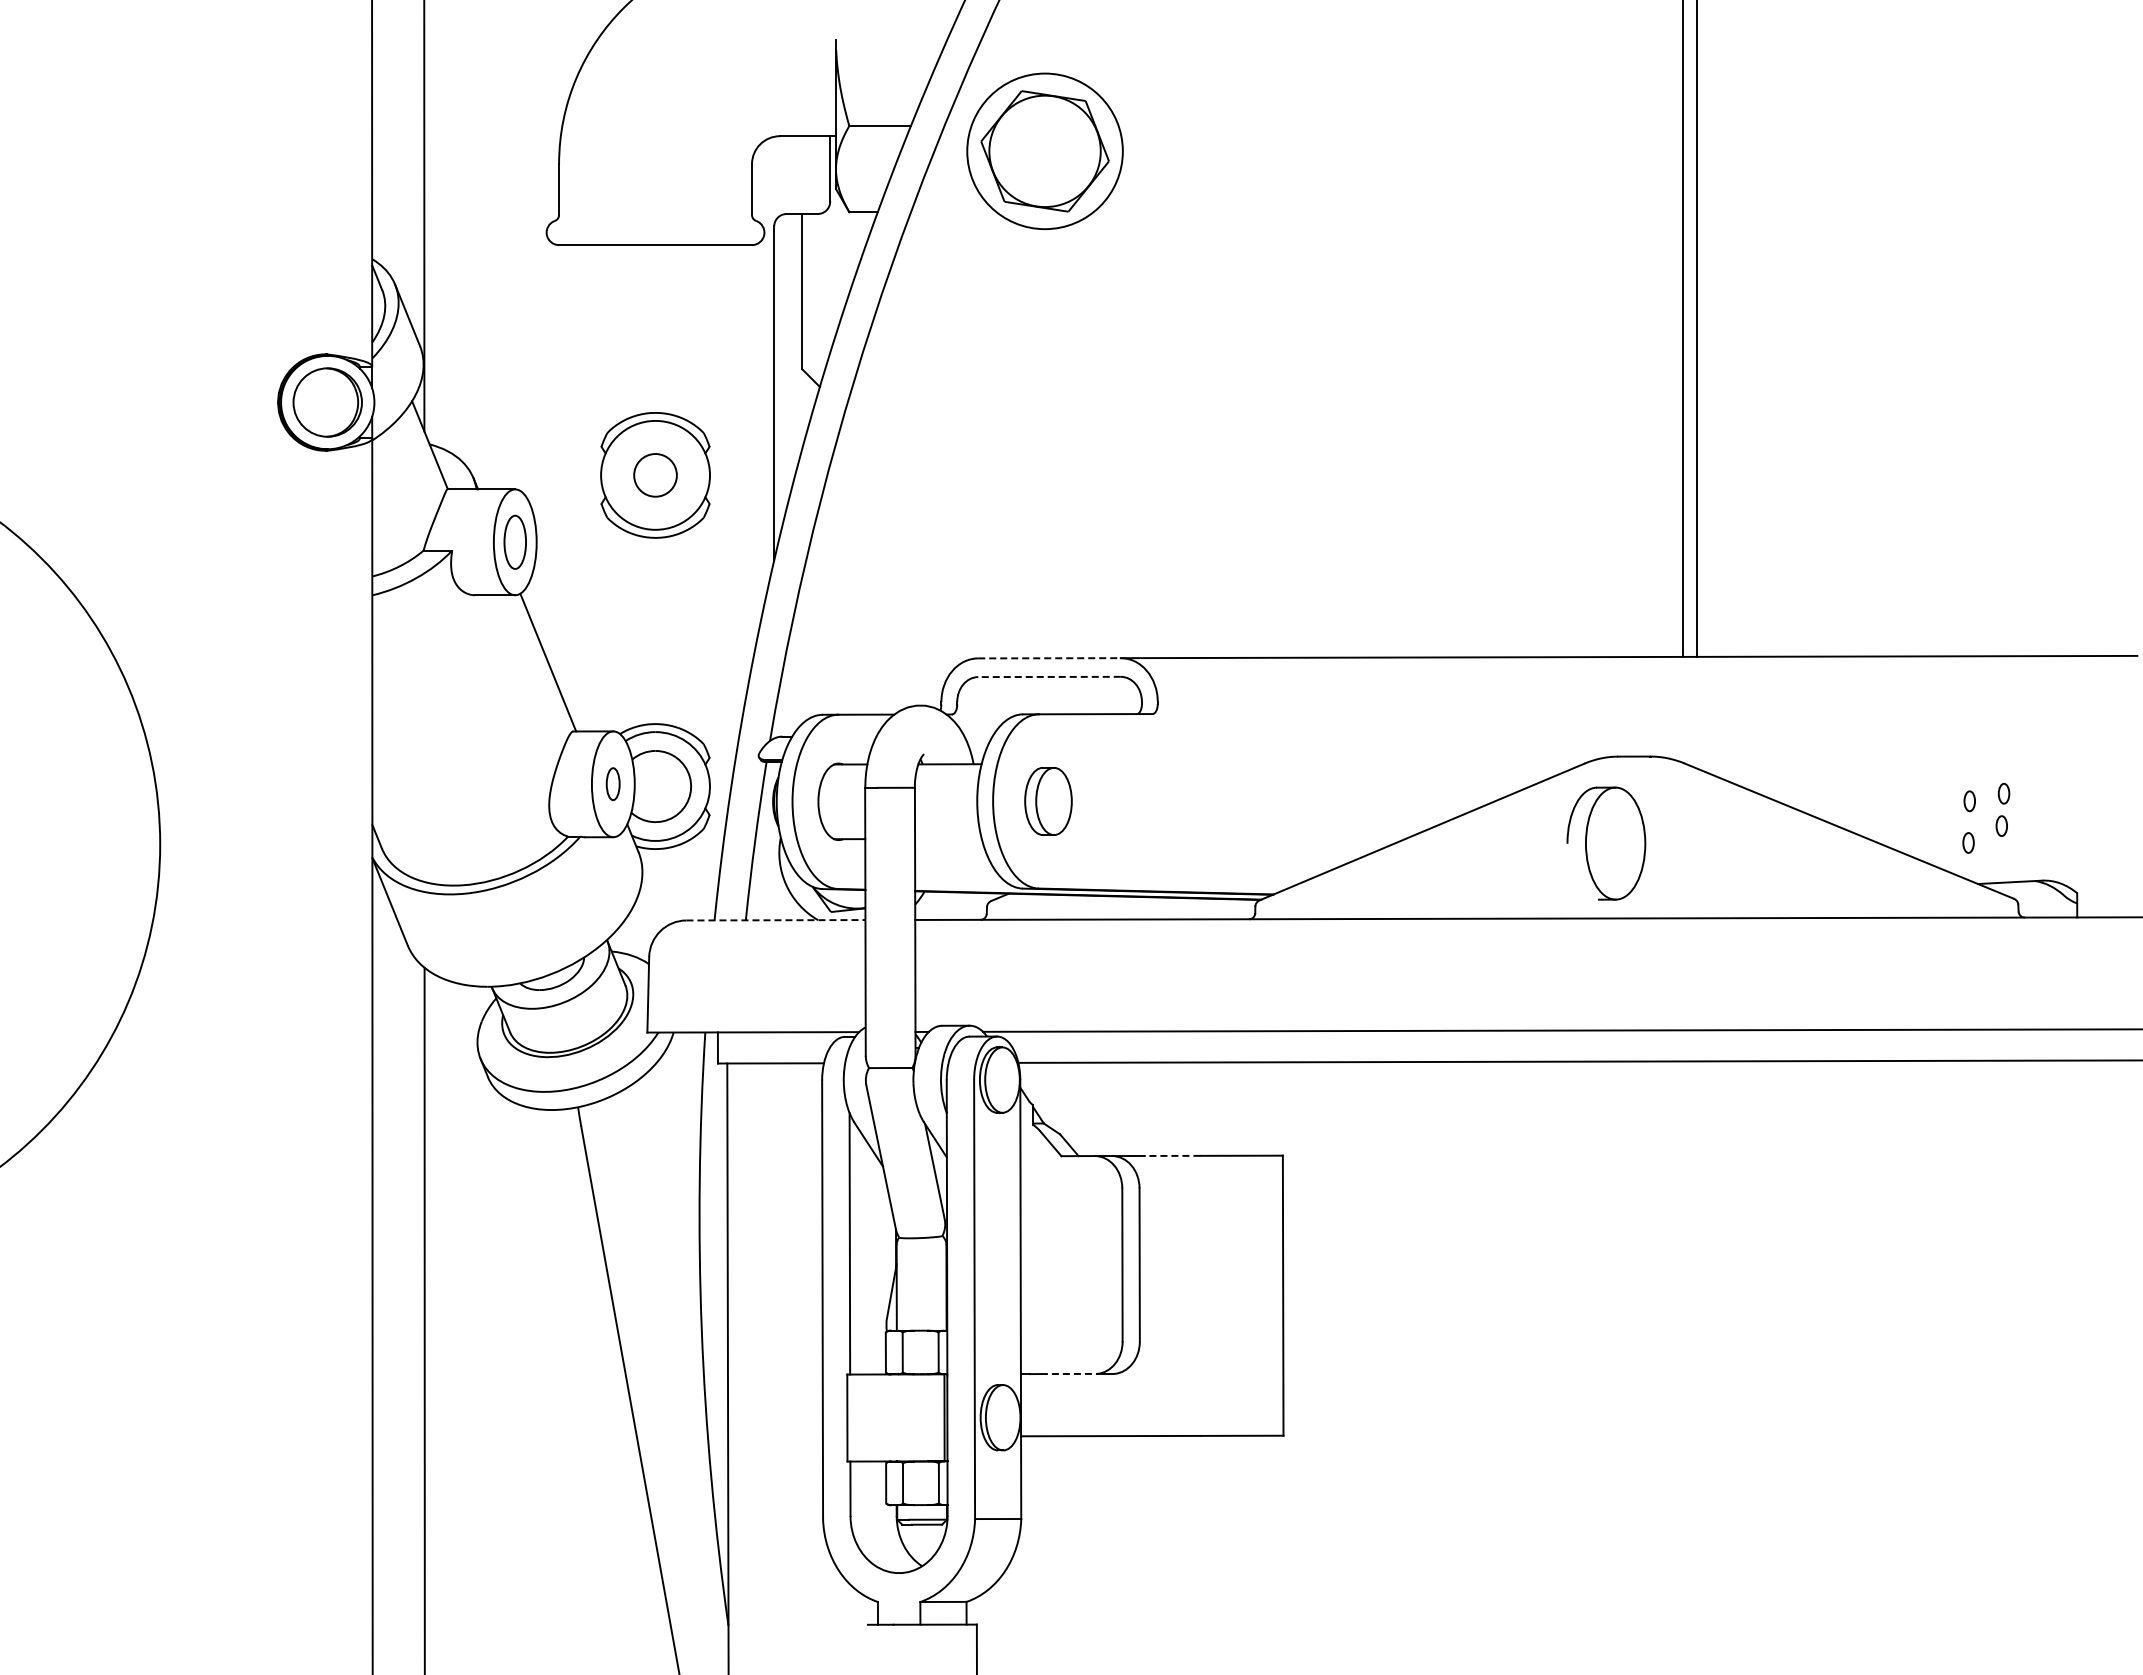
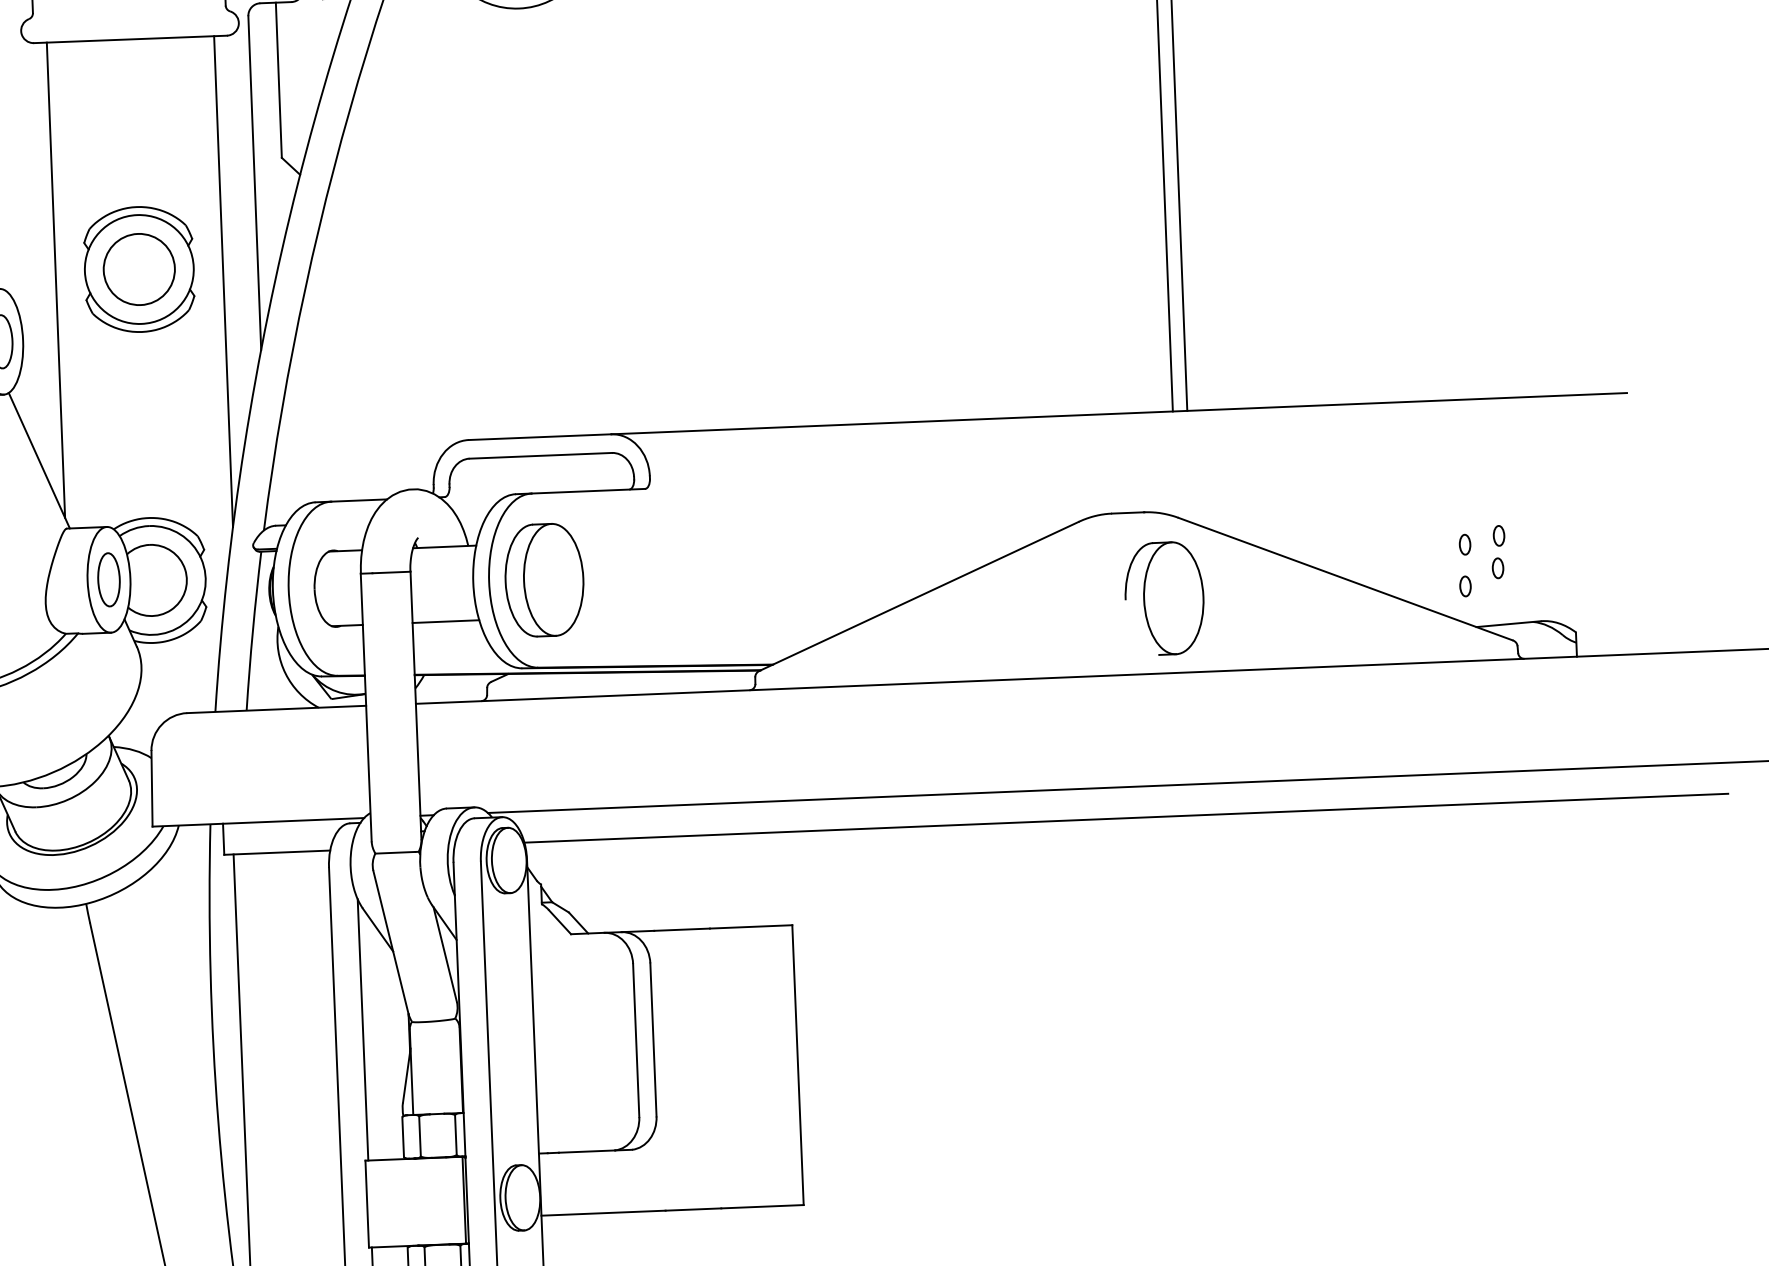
circle: (655, 474) -> (139, 268), size x1.67
line: (571, 482) -> (55, 279), added
line: (739, 490) -> (223, 281), added
line: (1049, 658) -> (540, 437), dashed -> solid
line: (1049, 676) -> (540, 455), dashed -> solid
part: (612, 783) -> (108, 579), size x1.67
part: (1048, 801) -> (544, 580), size x1.67
line: (948, 838) -> (446, 621), added
part: (1606, 843) -> (1164, 598), moved
line: (776, 920) -> (277, 709), dashed -> solid
line: (1172, 1155) -> (682, 929), dashed -> solid
line: (1069, 1373) -> (587, 1151), dashed -> solid

